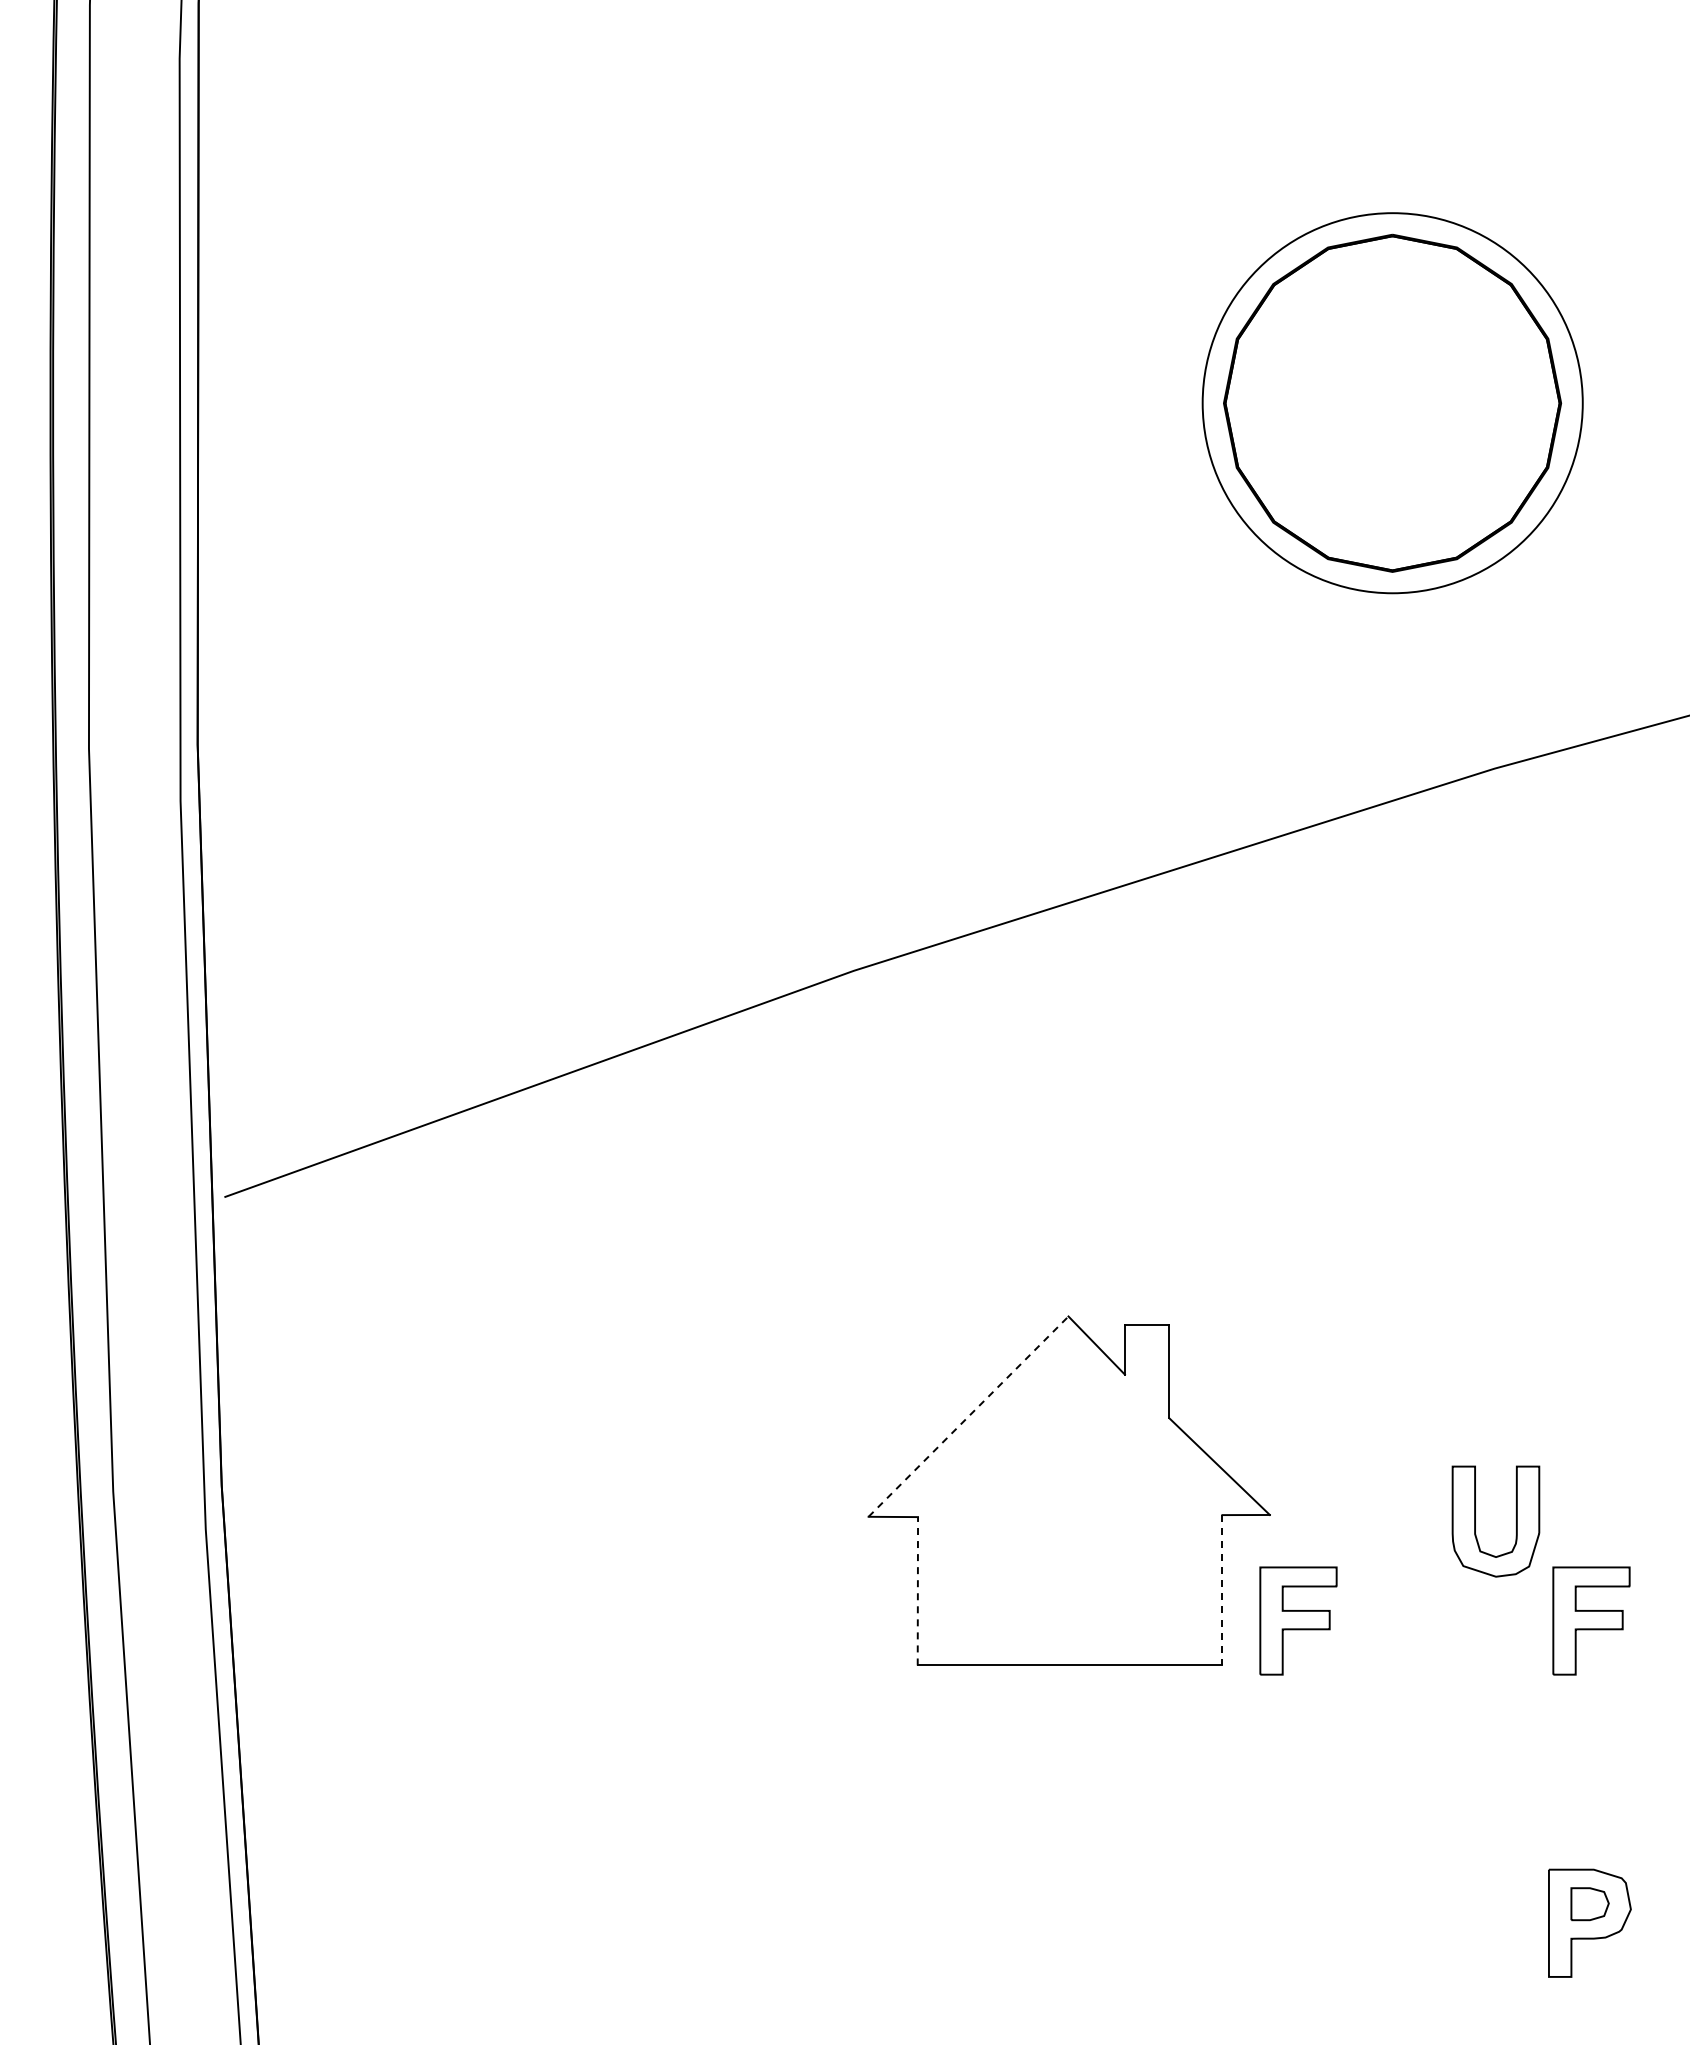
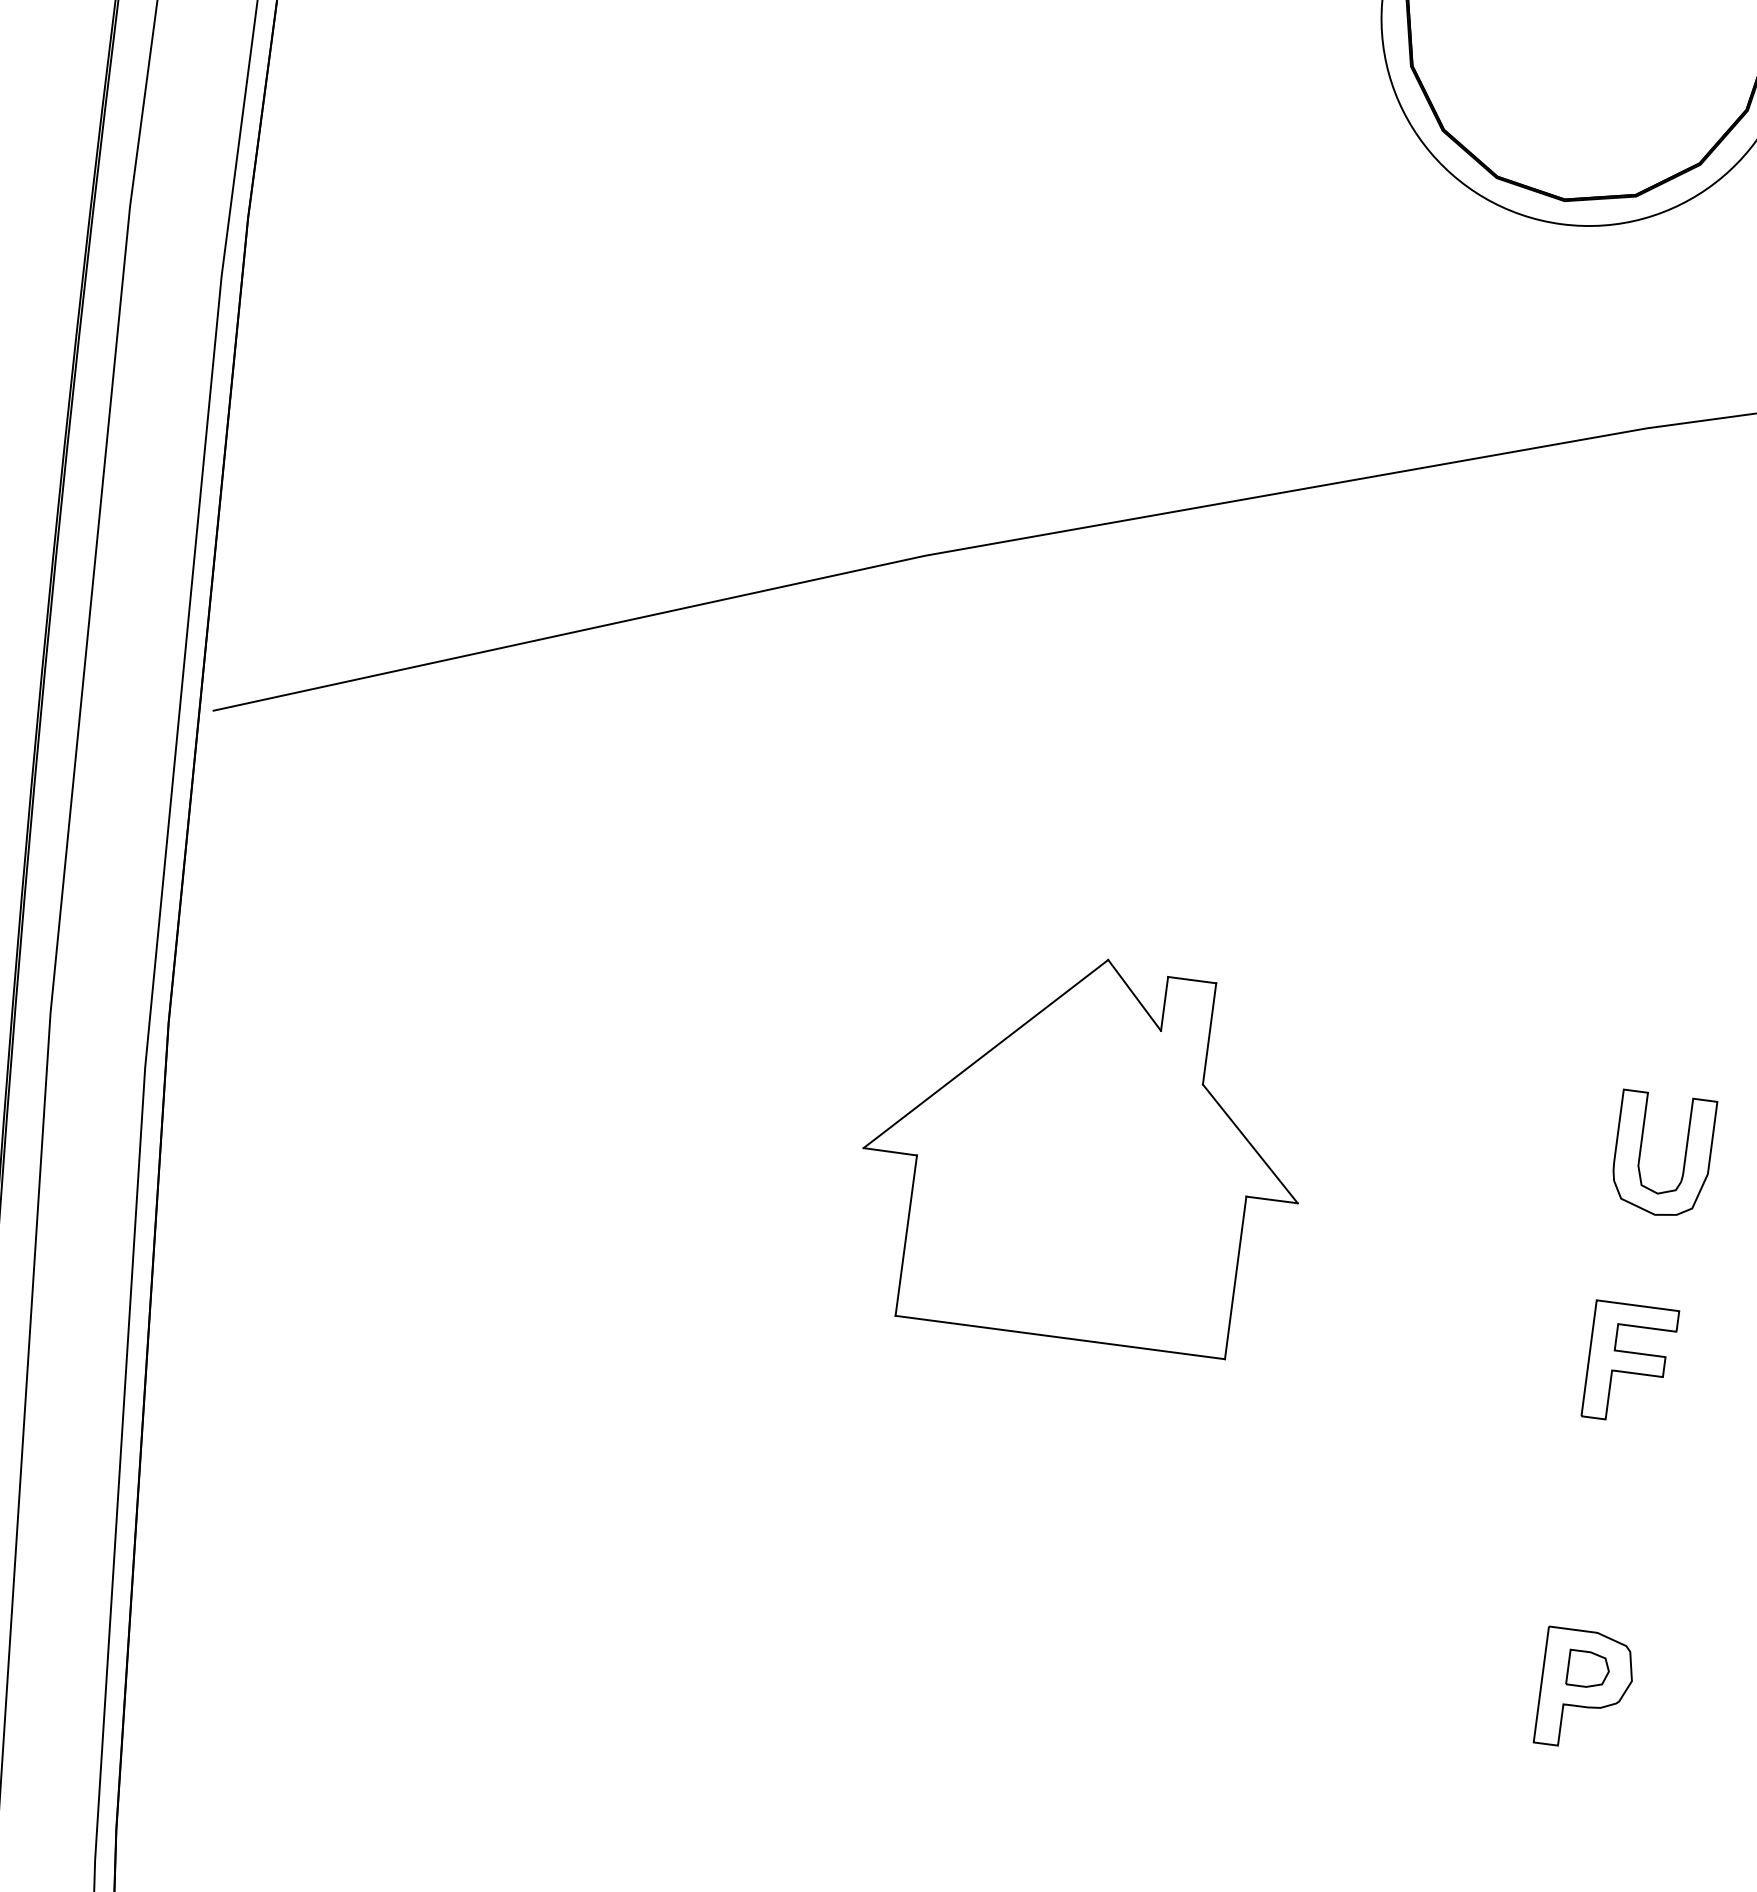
line: (968, 1416) -> (985, 1053), dashed -> solid
part: (1475, 1521) -> (1640, 1152), moved
line: (917, 1590) -> (906, 1234), dashed -> solid
line: (1222, 1590) -> (1235, 1278), dashed -> solid
part: (1298, 1620) -> (1313, 1321), removed

